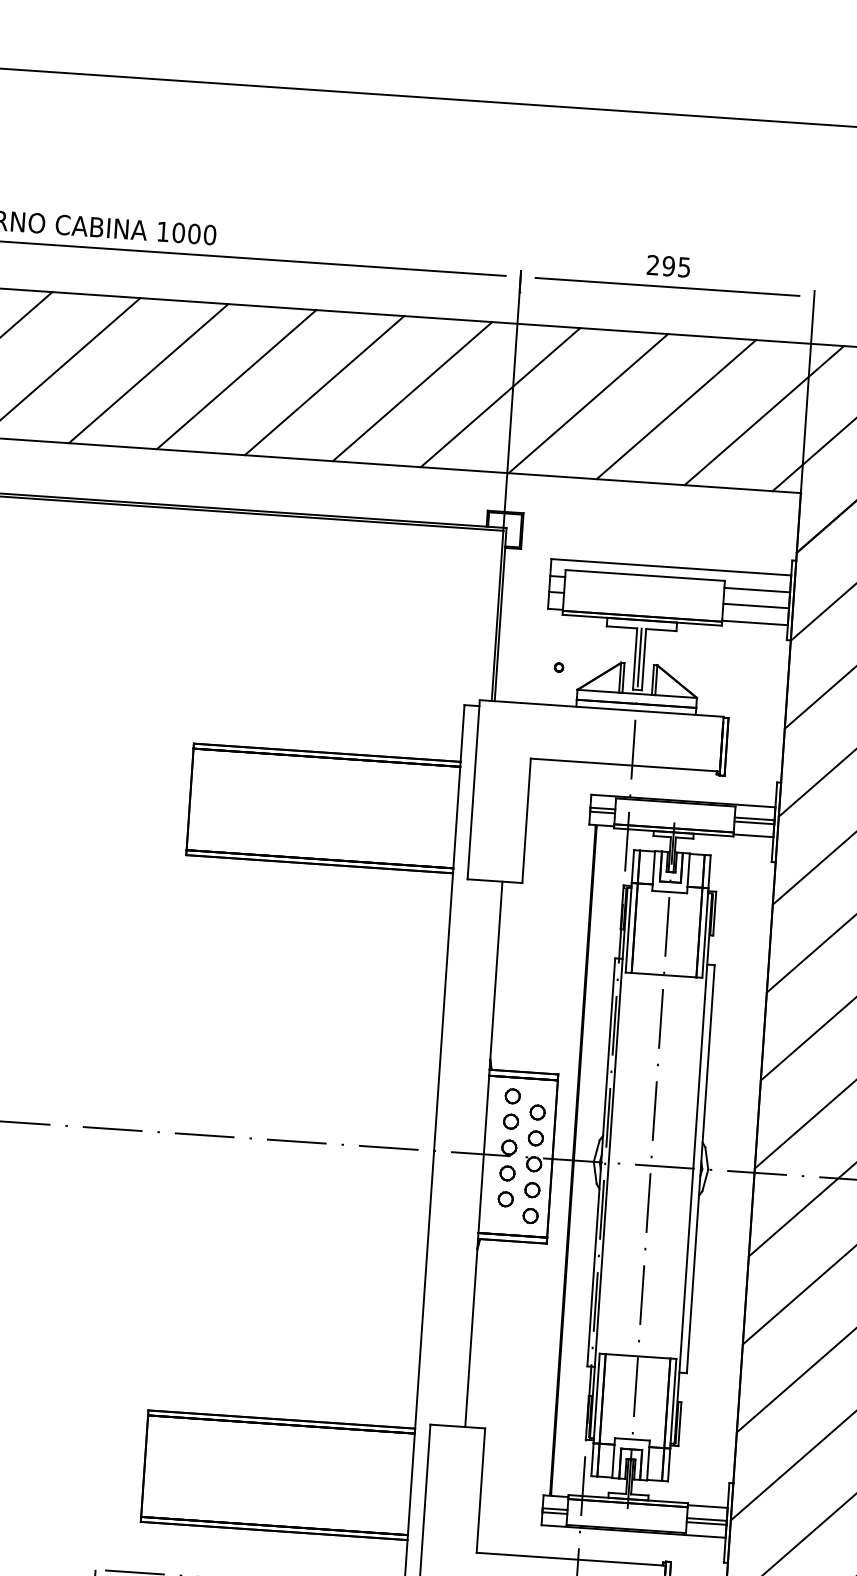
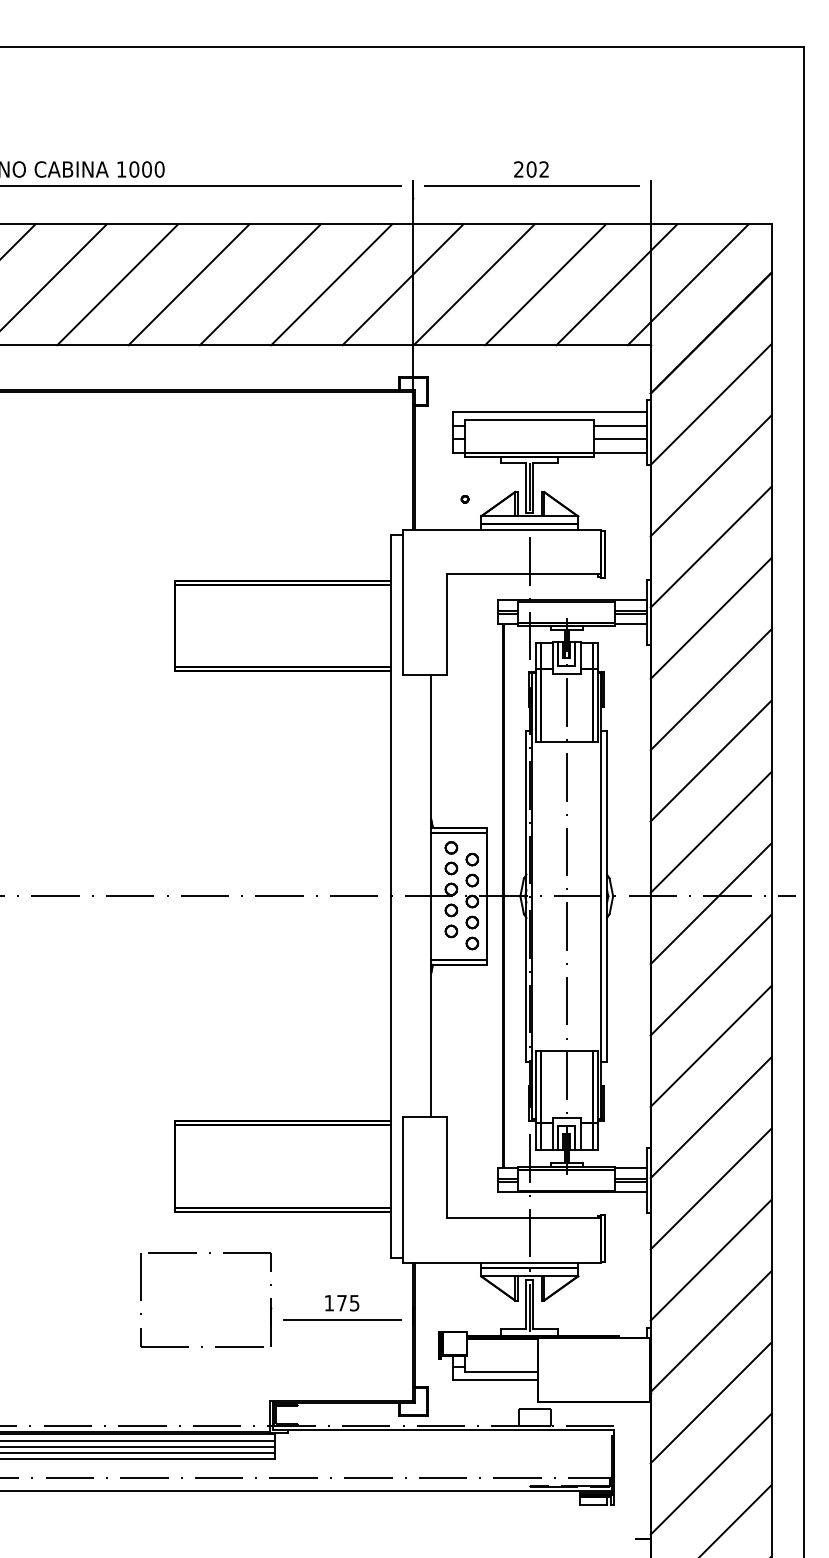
text: (676, 266) -> (537, 169), 295 -> 202

